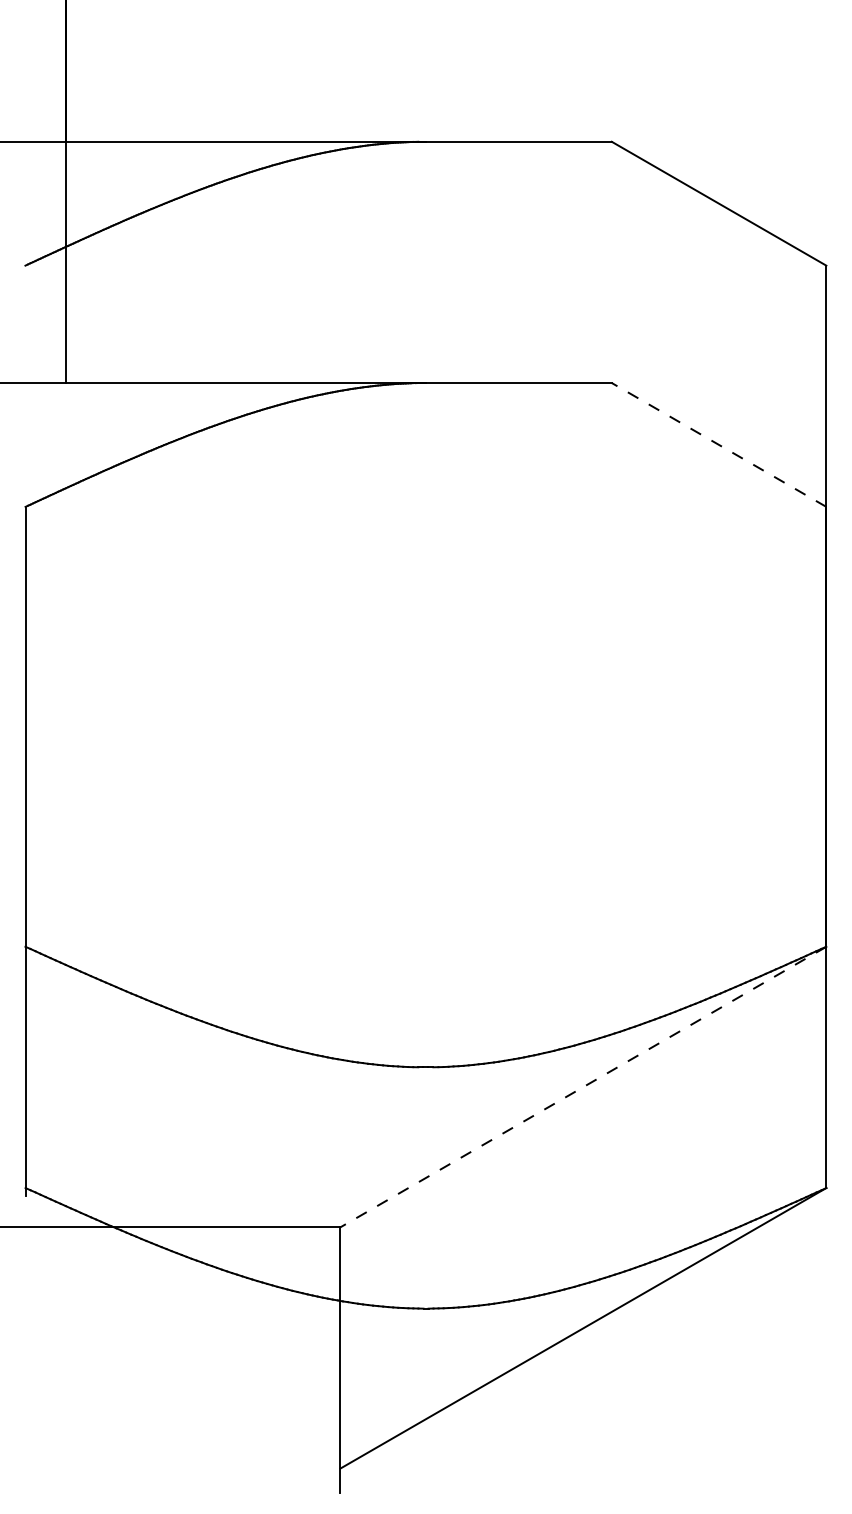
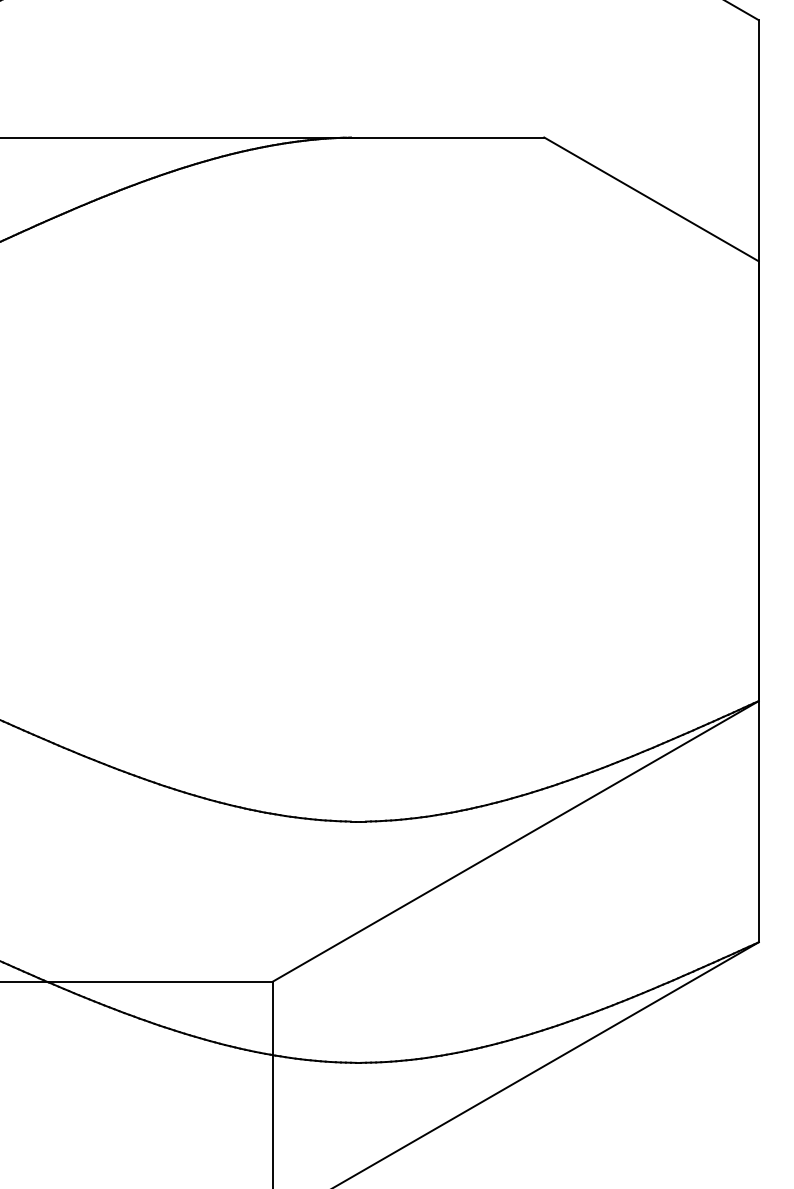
line: (719, 444) -> (651, 198), dashed -> solid
line: (583, 1087) -> (515, 841), dashed -> solid

